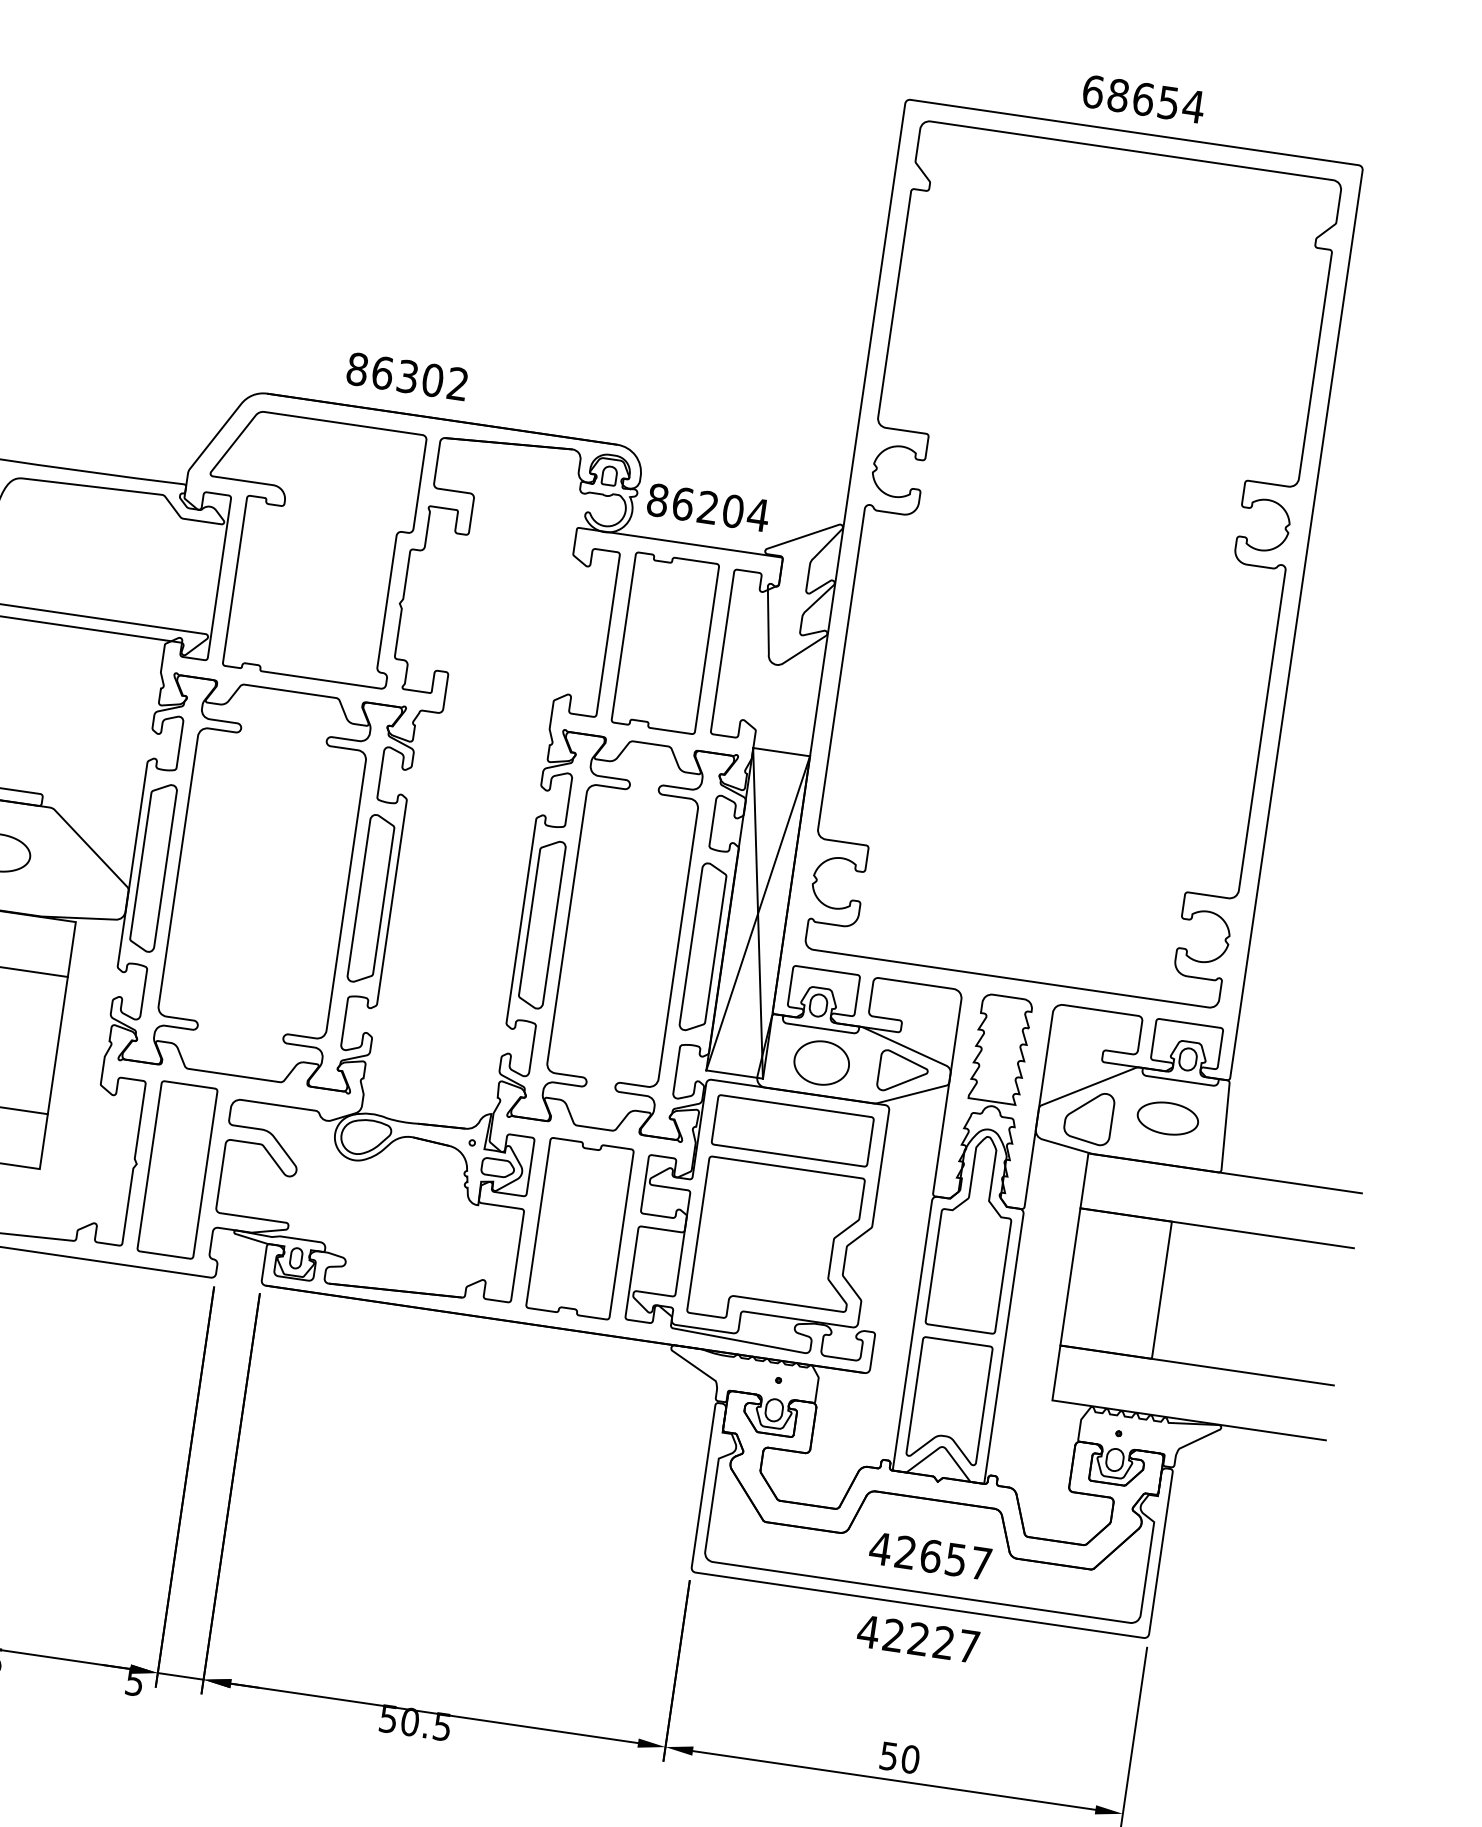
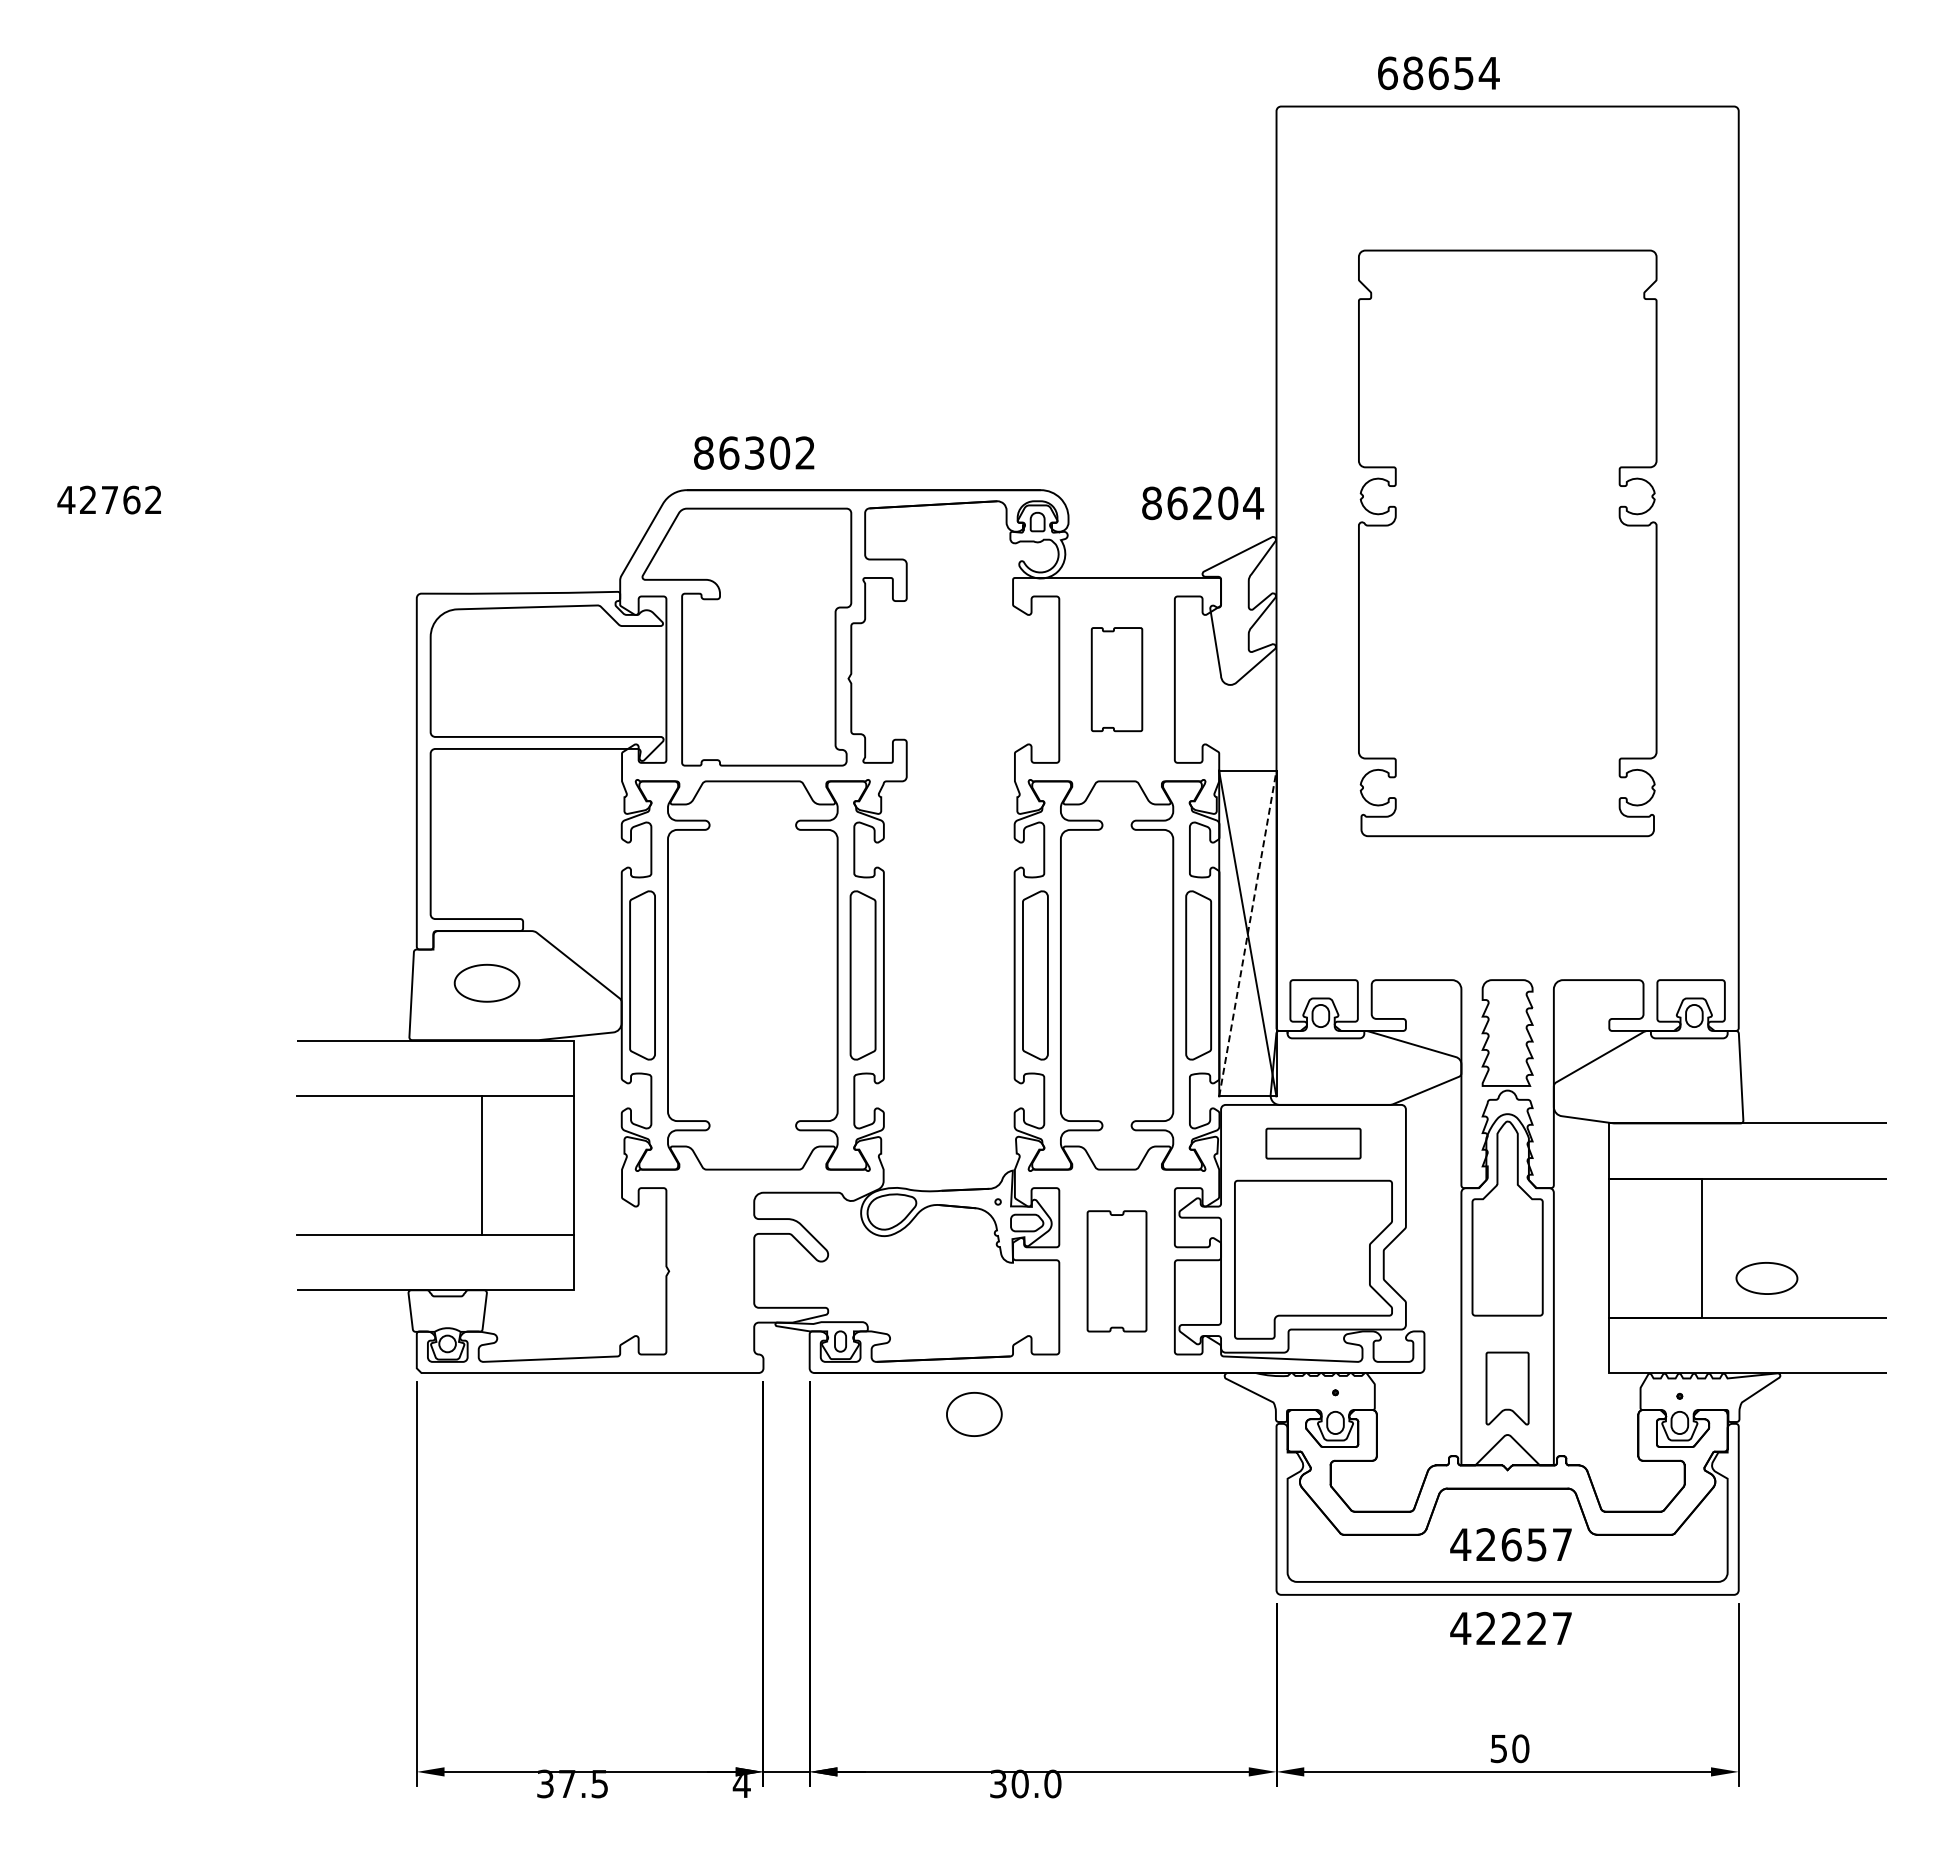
text: (1143, 98) -> (1438, 72), moved
text: (407, 376) -> (754, 452), moved
text: (708, 507) -> (1203, 503), moved
part: (1071, 564) -> (1507, 543), size x0.7
part: (664, 643) -> (1116, 679), size x0.6
line: (757, 913) -> (1247, 933), solid -> dashed
part: (821, 1063) -> (974, 1414), moved
part: (903, 1072) -> (1414, 1070), removed
part: (1088, 1117) -> (1604, 1087), removed
part: (1167, 1118) -> (1766, 1278), moved
part: (792, 1130) -> (1313, 1143), size x0.6
part: (177, 1170) -> (710, 1271), removed
part: (579, 1228) -> (1116, 1271), size x0.7
part: (949, 1401) -> (1507, 1388), size x0.6
text: (134, 1682) -> (741, 1784), 5 -> 4
text: (415, 1722) -> (1025, 1783), 50.5 -> 30.0

